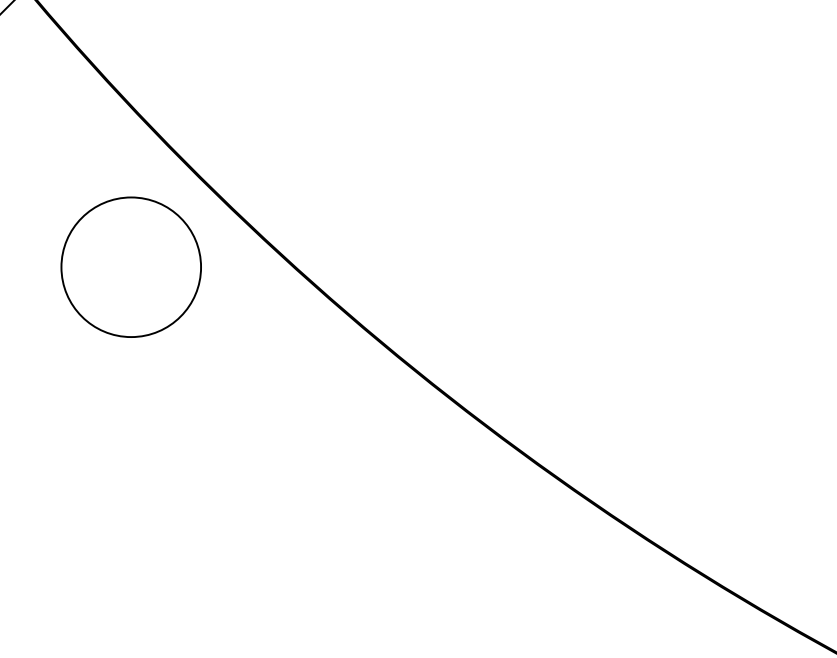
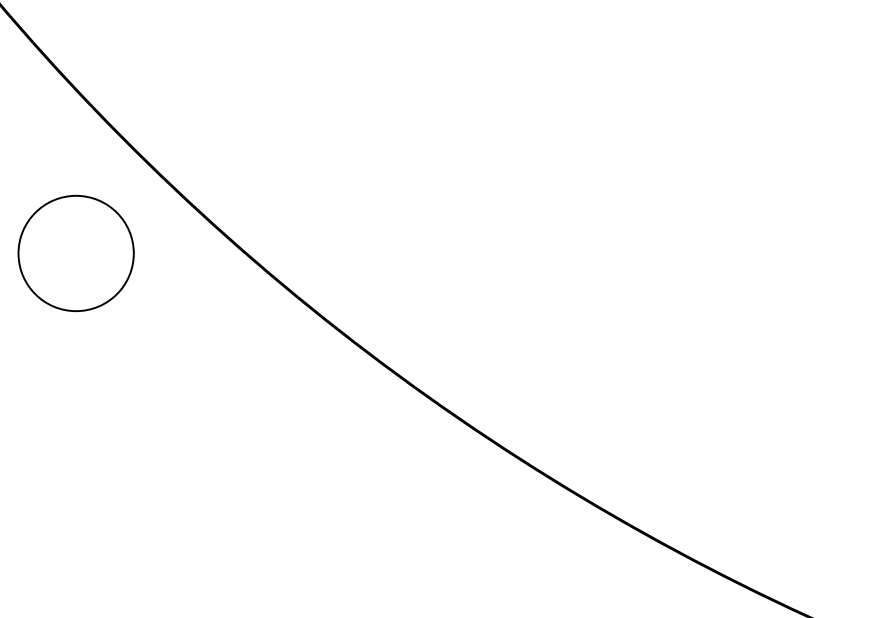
circle: (130, 267) -> (75, 253), moved

